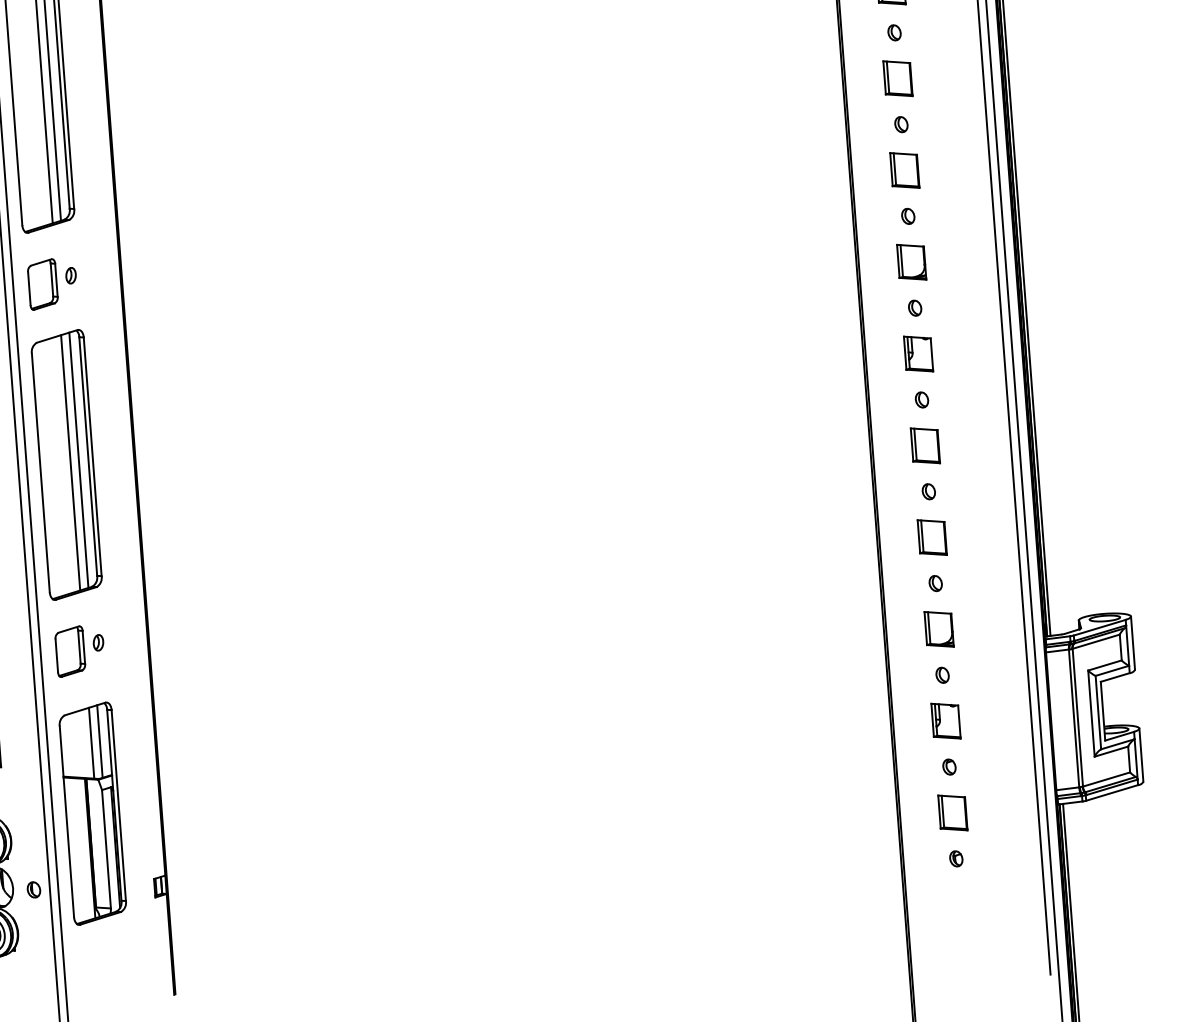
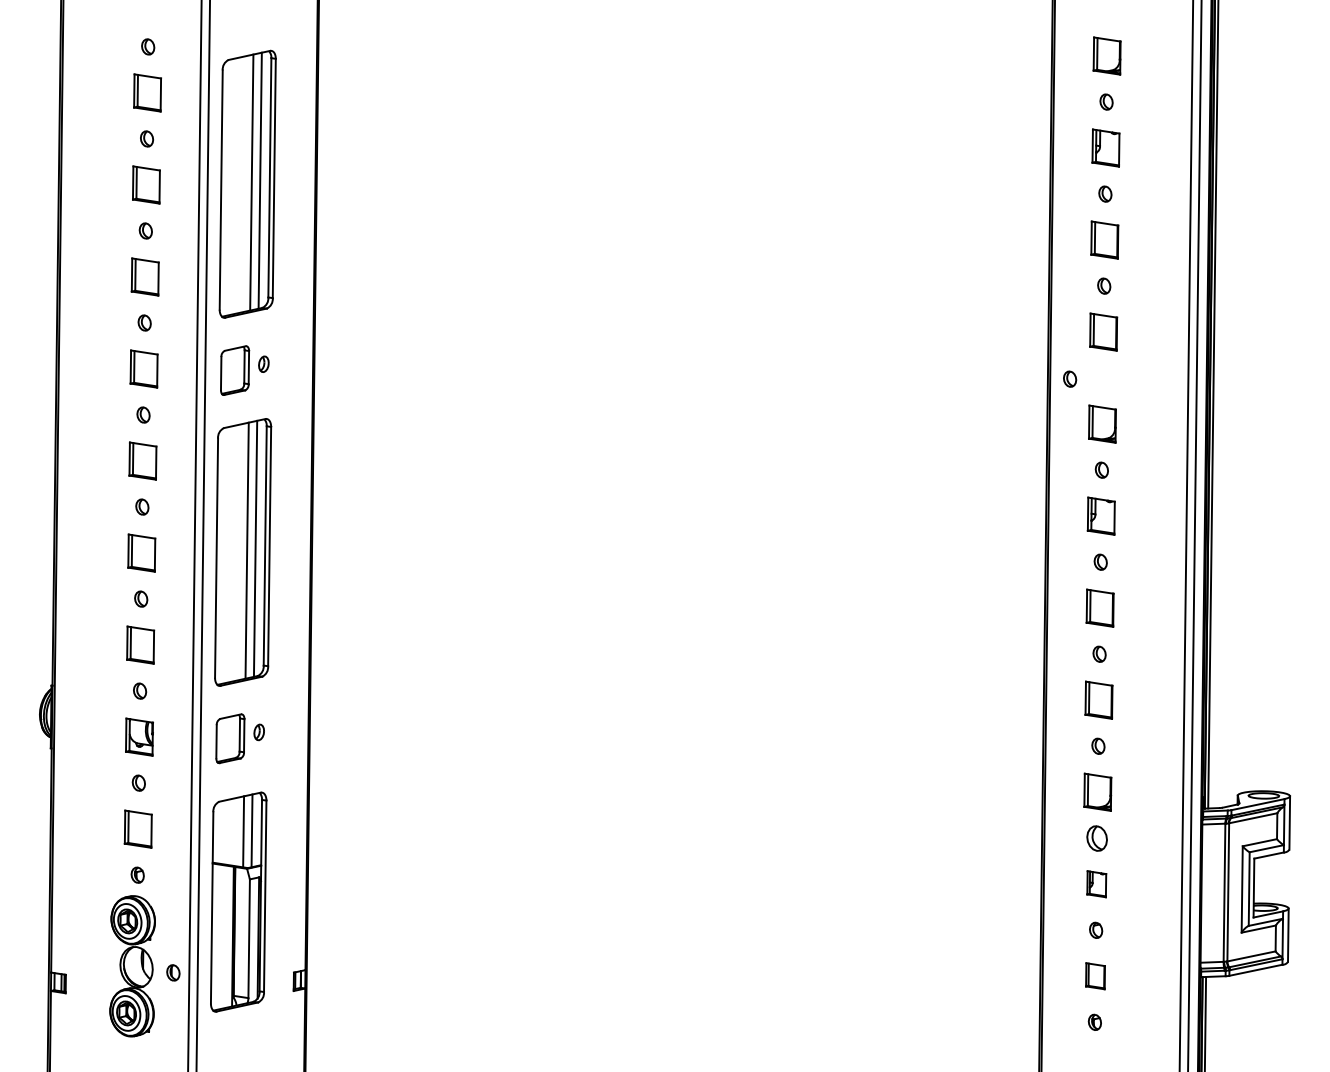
part: (908, 215) -> (1070, 378), moved
part: (942, 674) -> (1097, 837), size x1.6
part: (945, 720) -> (1096, 883), size x0.7
part: (952, 812) -> (1095, 975), size x0.7

